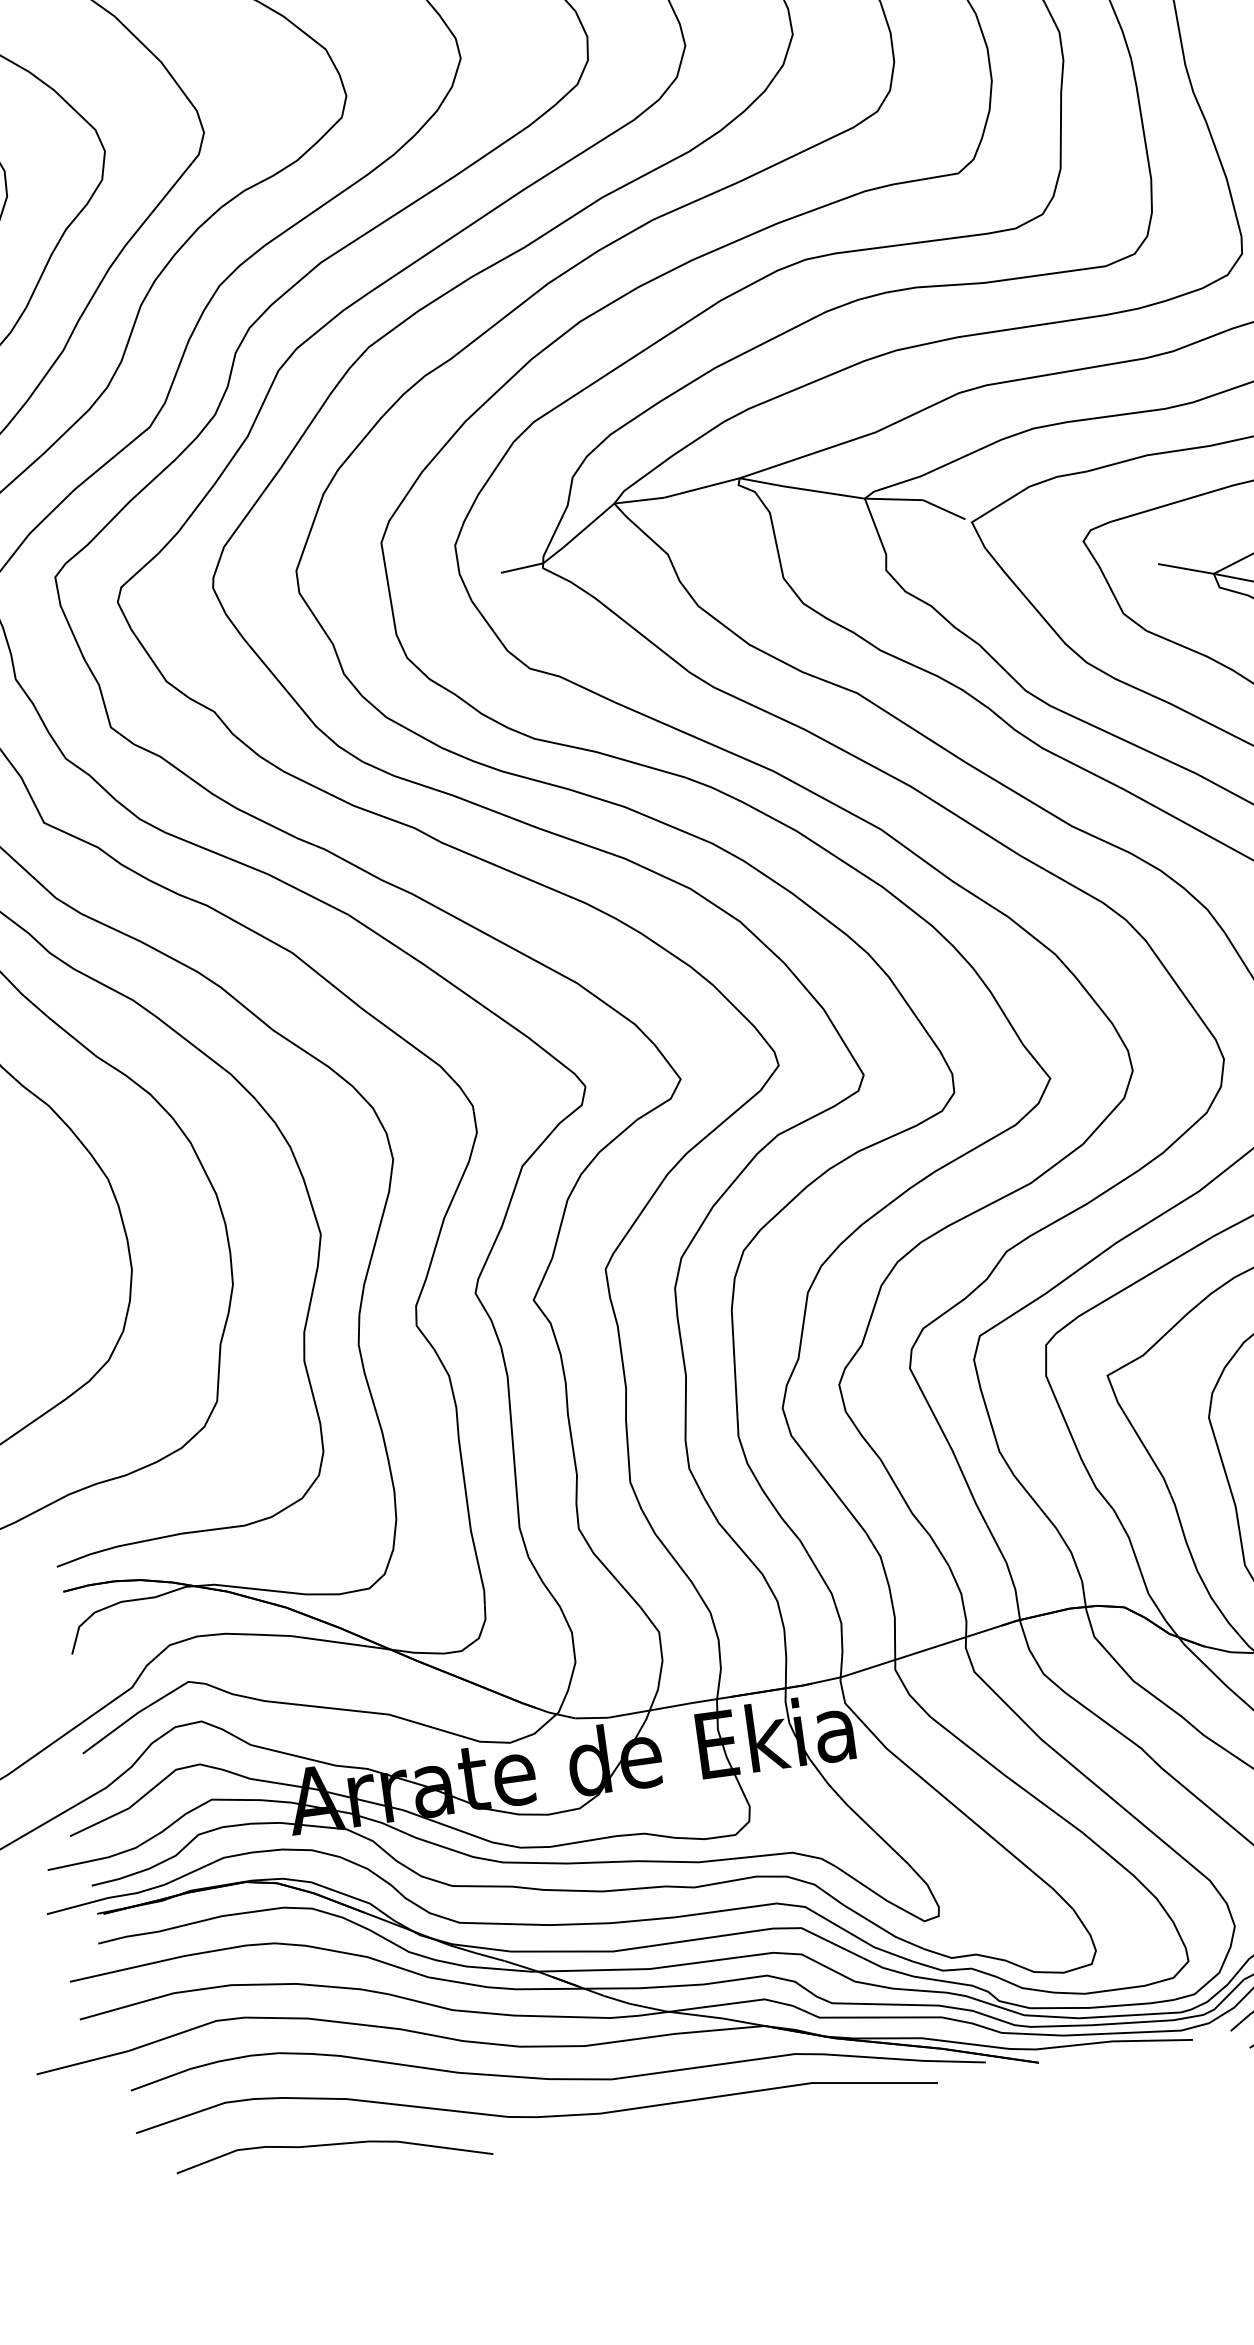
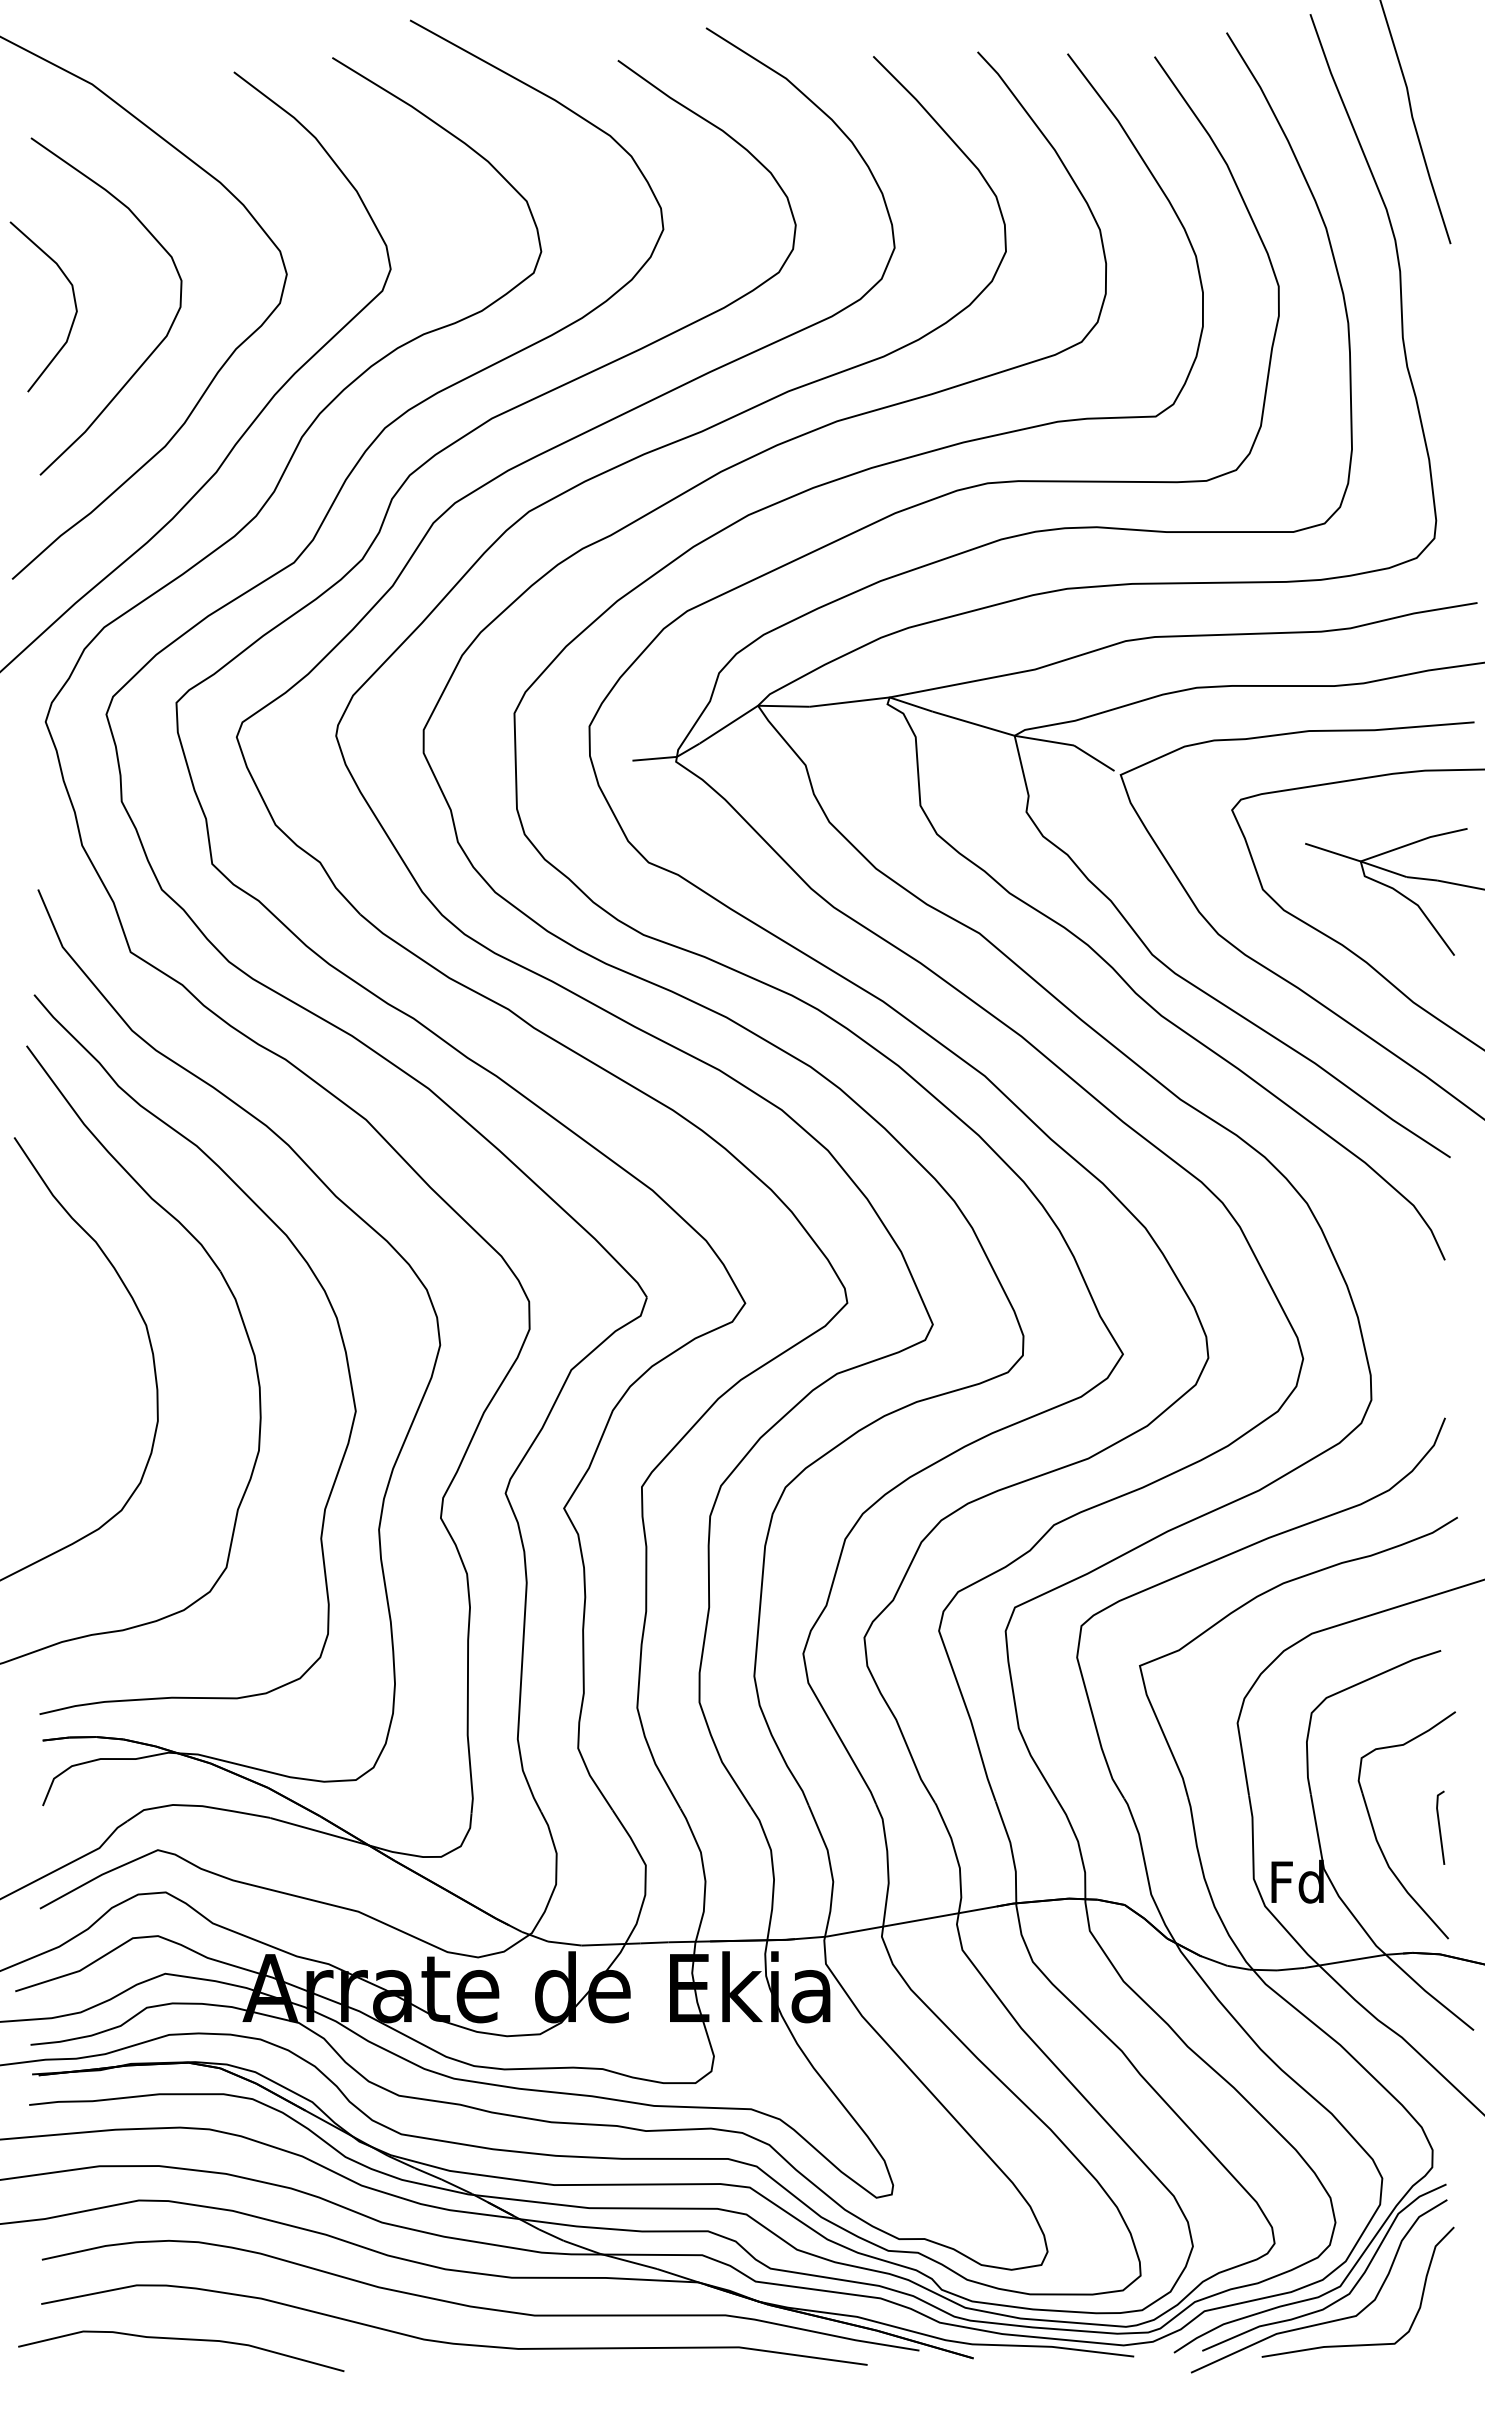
curve: (336, 2145) -> (185, 2340), moved

